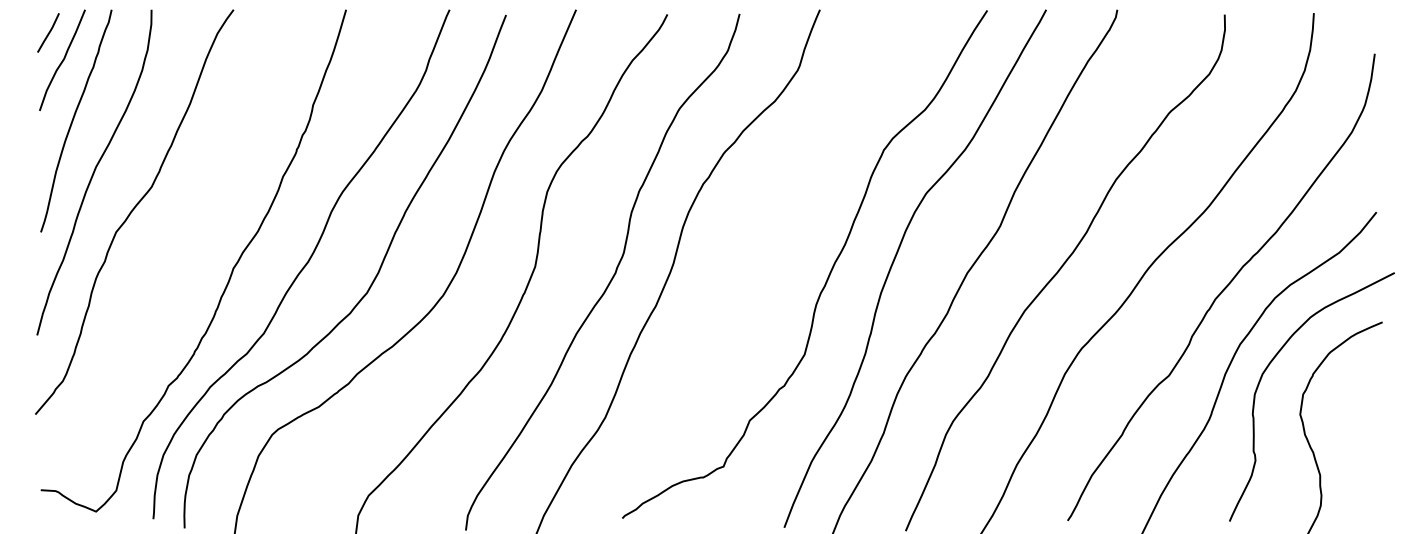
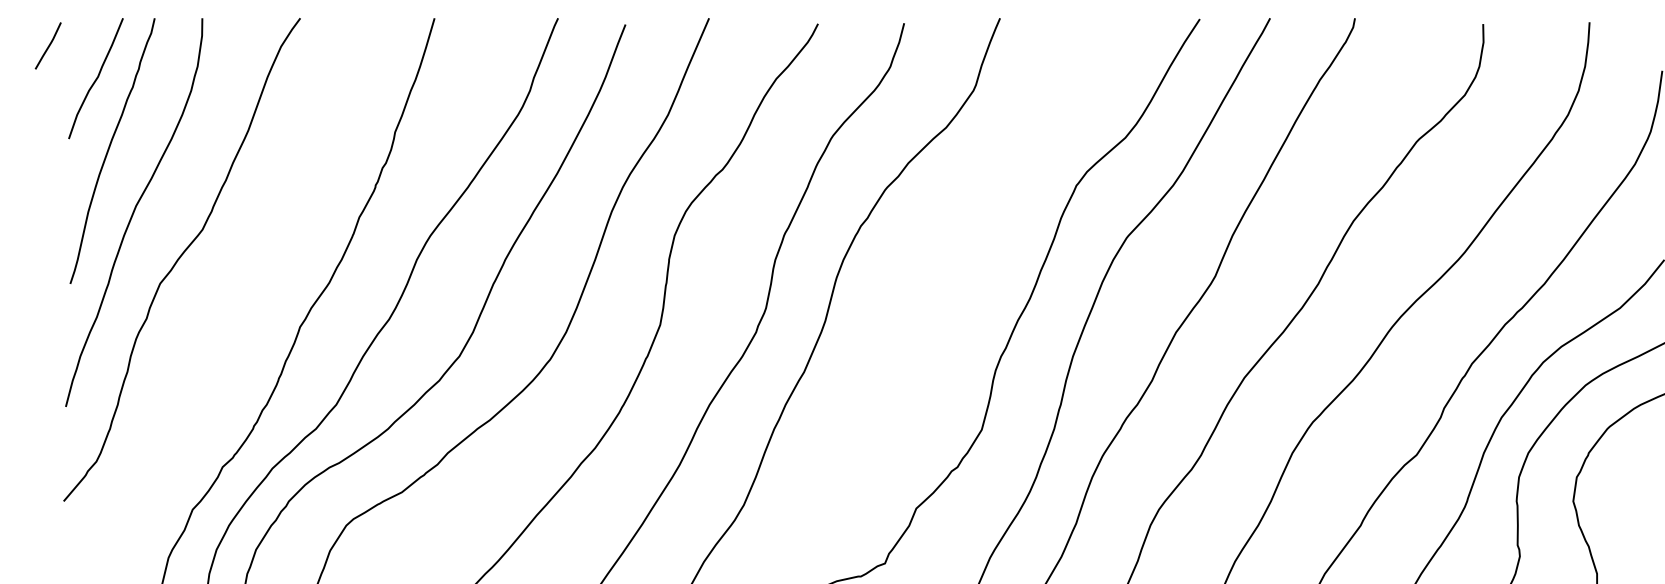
line: (48, 32) -> (48, 45), moved

